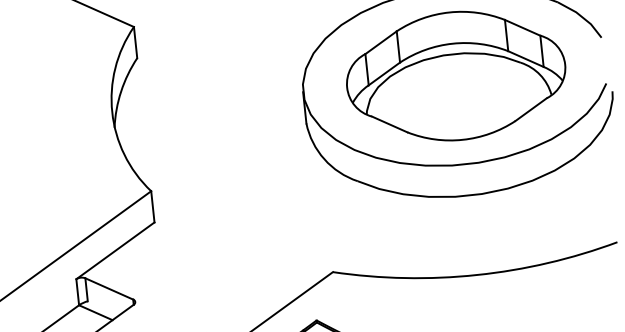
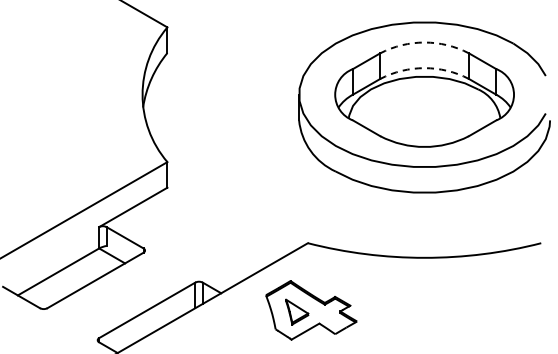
arc: (449, 12) -> (424, 42), solid -> dashed
arc: (452, 44) -> (424, 68), solid -> dashed

